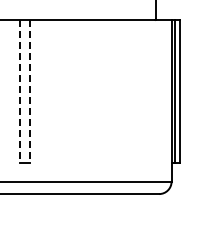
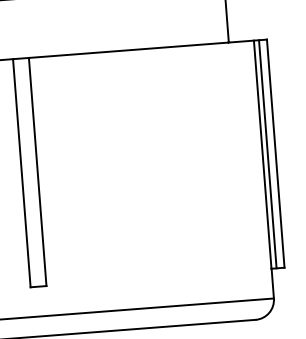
line: (20, 91) -> (21, 173), dashed -> solid
line: (30, 91) -> (37, 172), dashed -> solid

